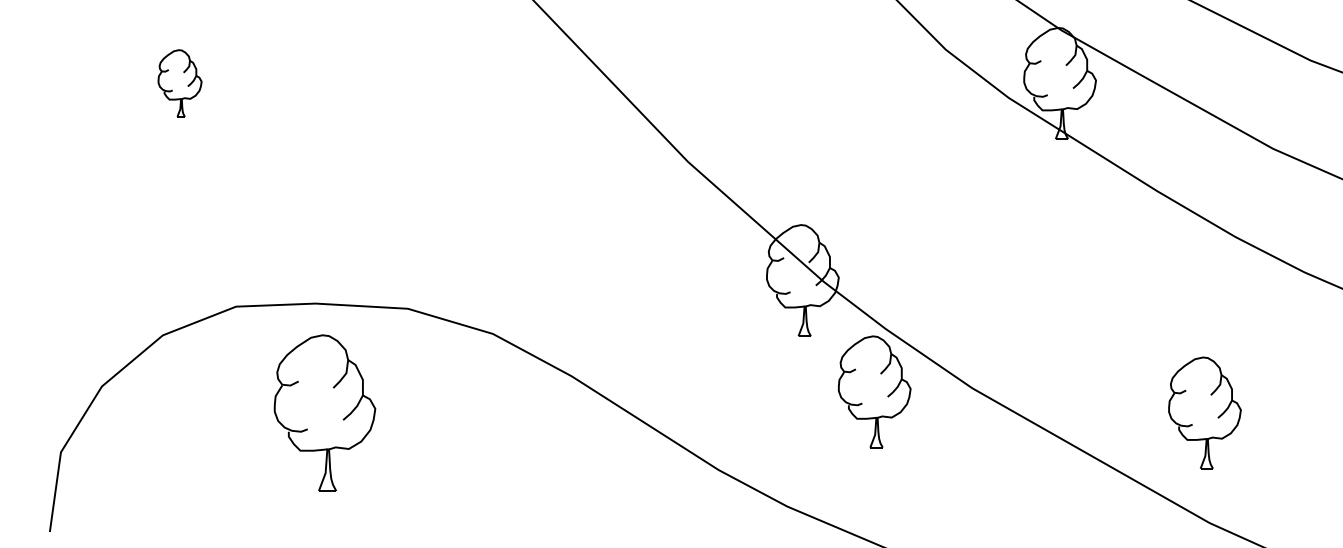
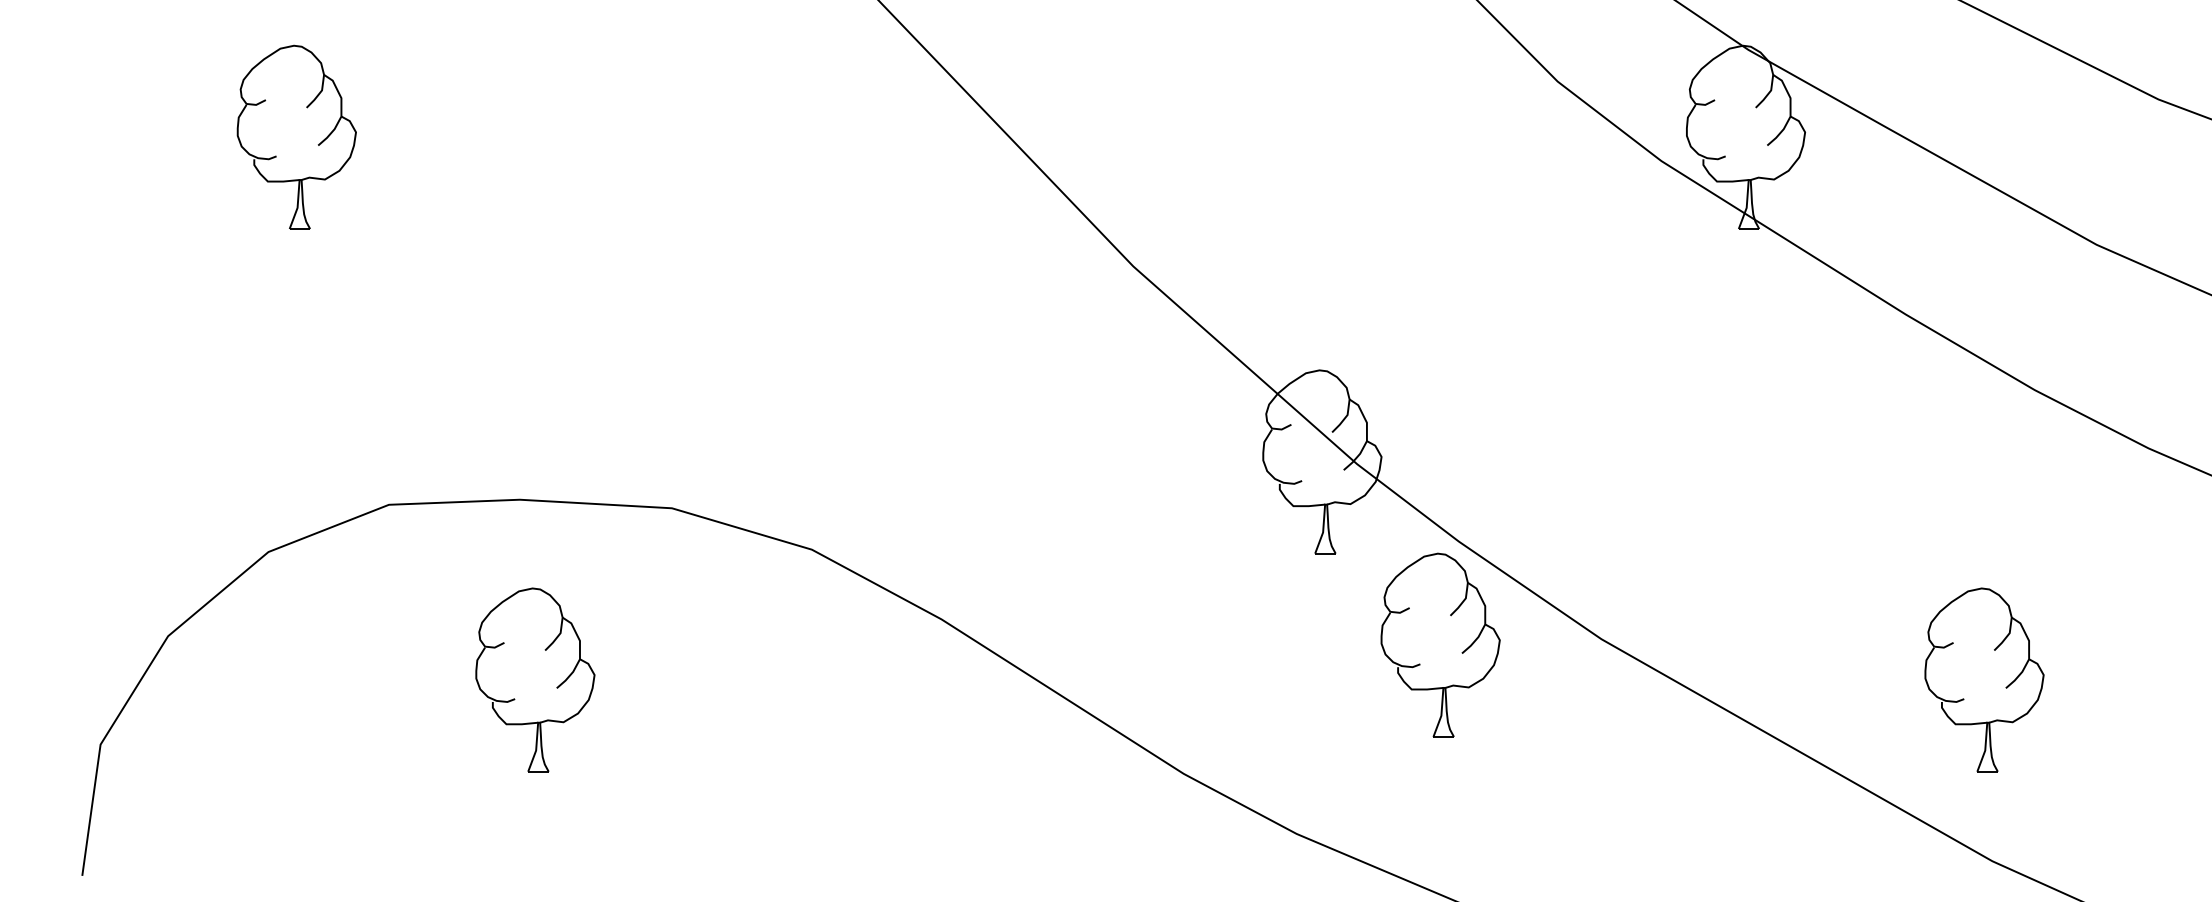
part: (179, 83) -> (295, 137), size x1.67
part: (324, 412) -> (534, 679), size x0.71

